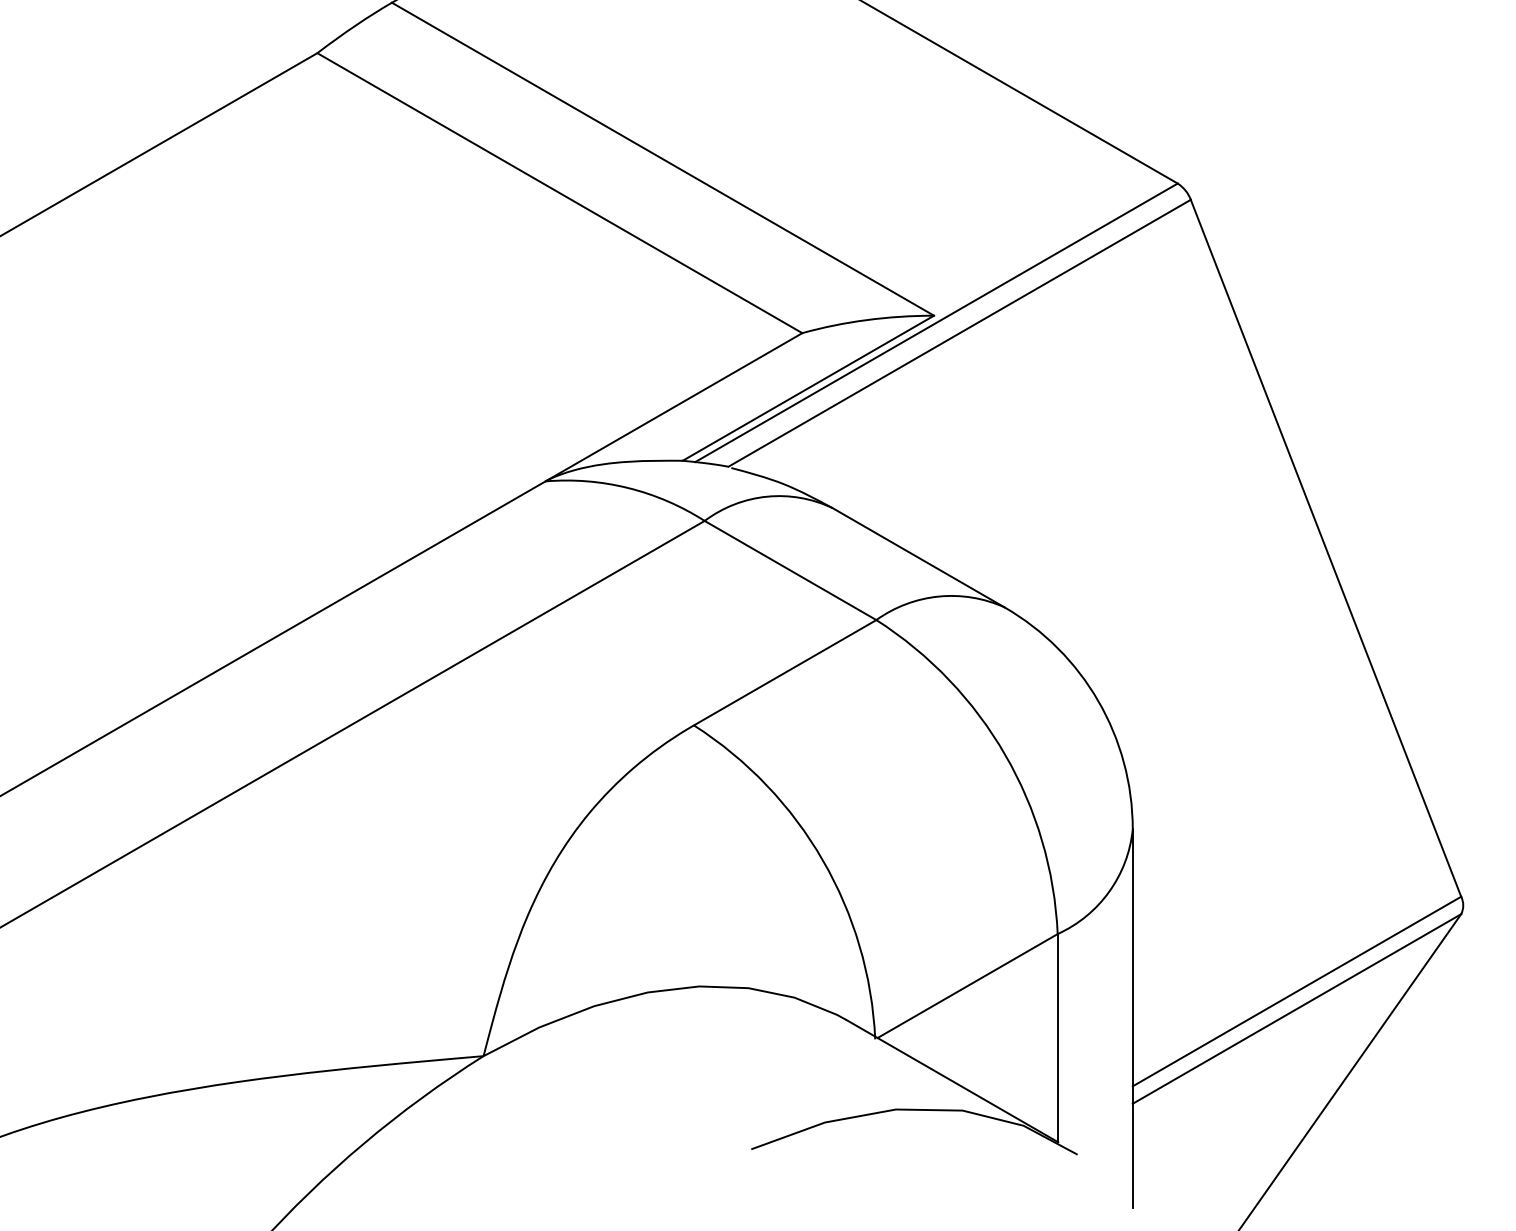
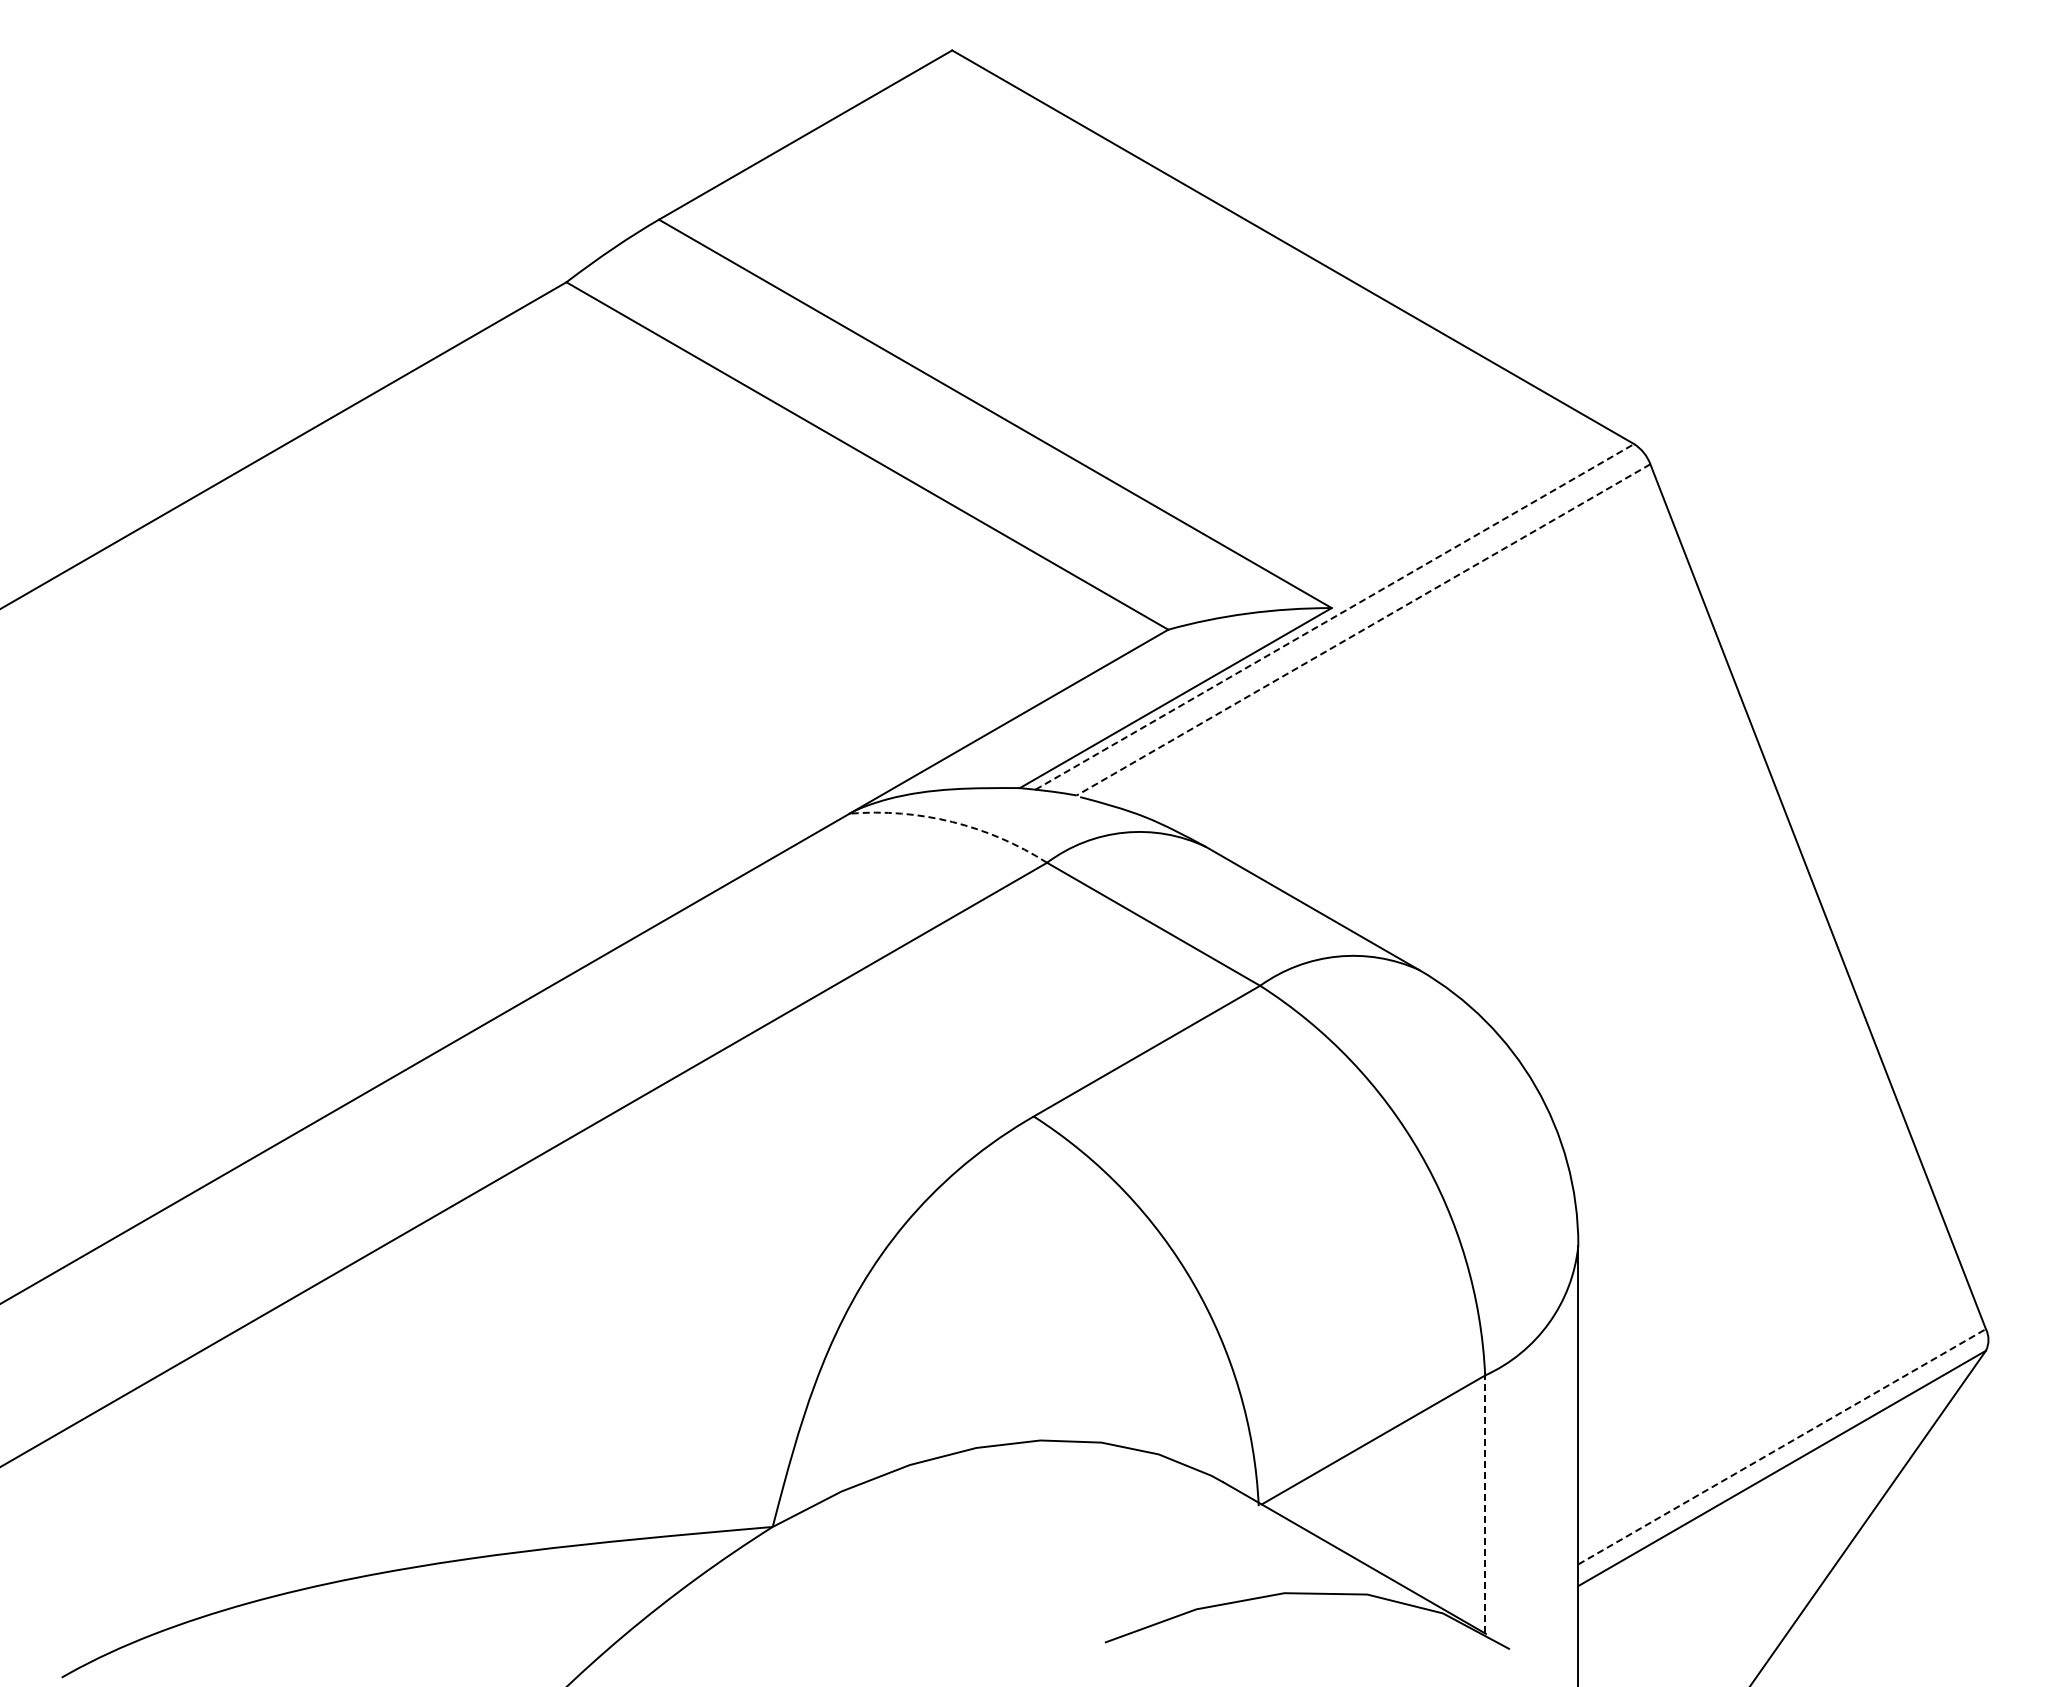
line: (936, 322) -> (1334, 616), solid -> dashed
line: (959, 333) -> (1363, 630), solid -> dashed
arc: (628, 487) -> (952, 821), solid -> dashed
line: (1297, 991) -> (1782, 1446), solid -> dashed
line: (1057, 1038) -> (1485, 1504), solid -> dashed

